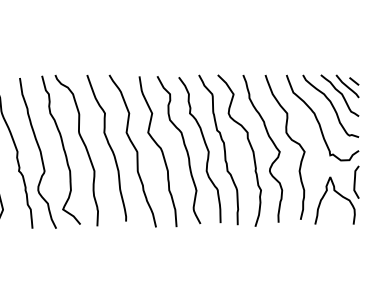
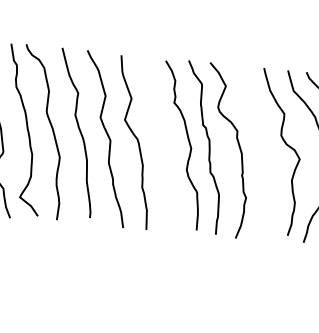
curve: (272, 143) -> (264, 146), removed
curve: (184, 147) -> (164, 140), removed

